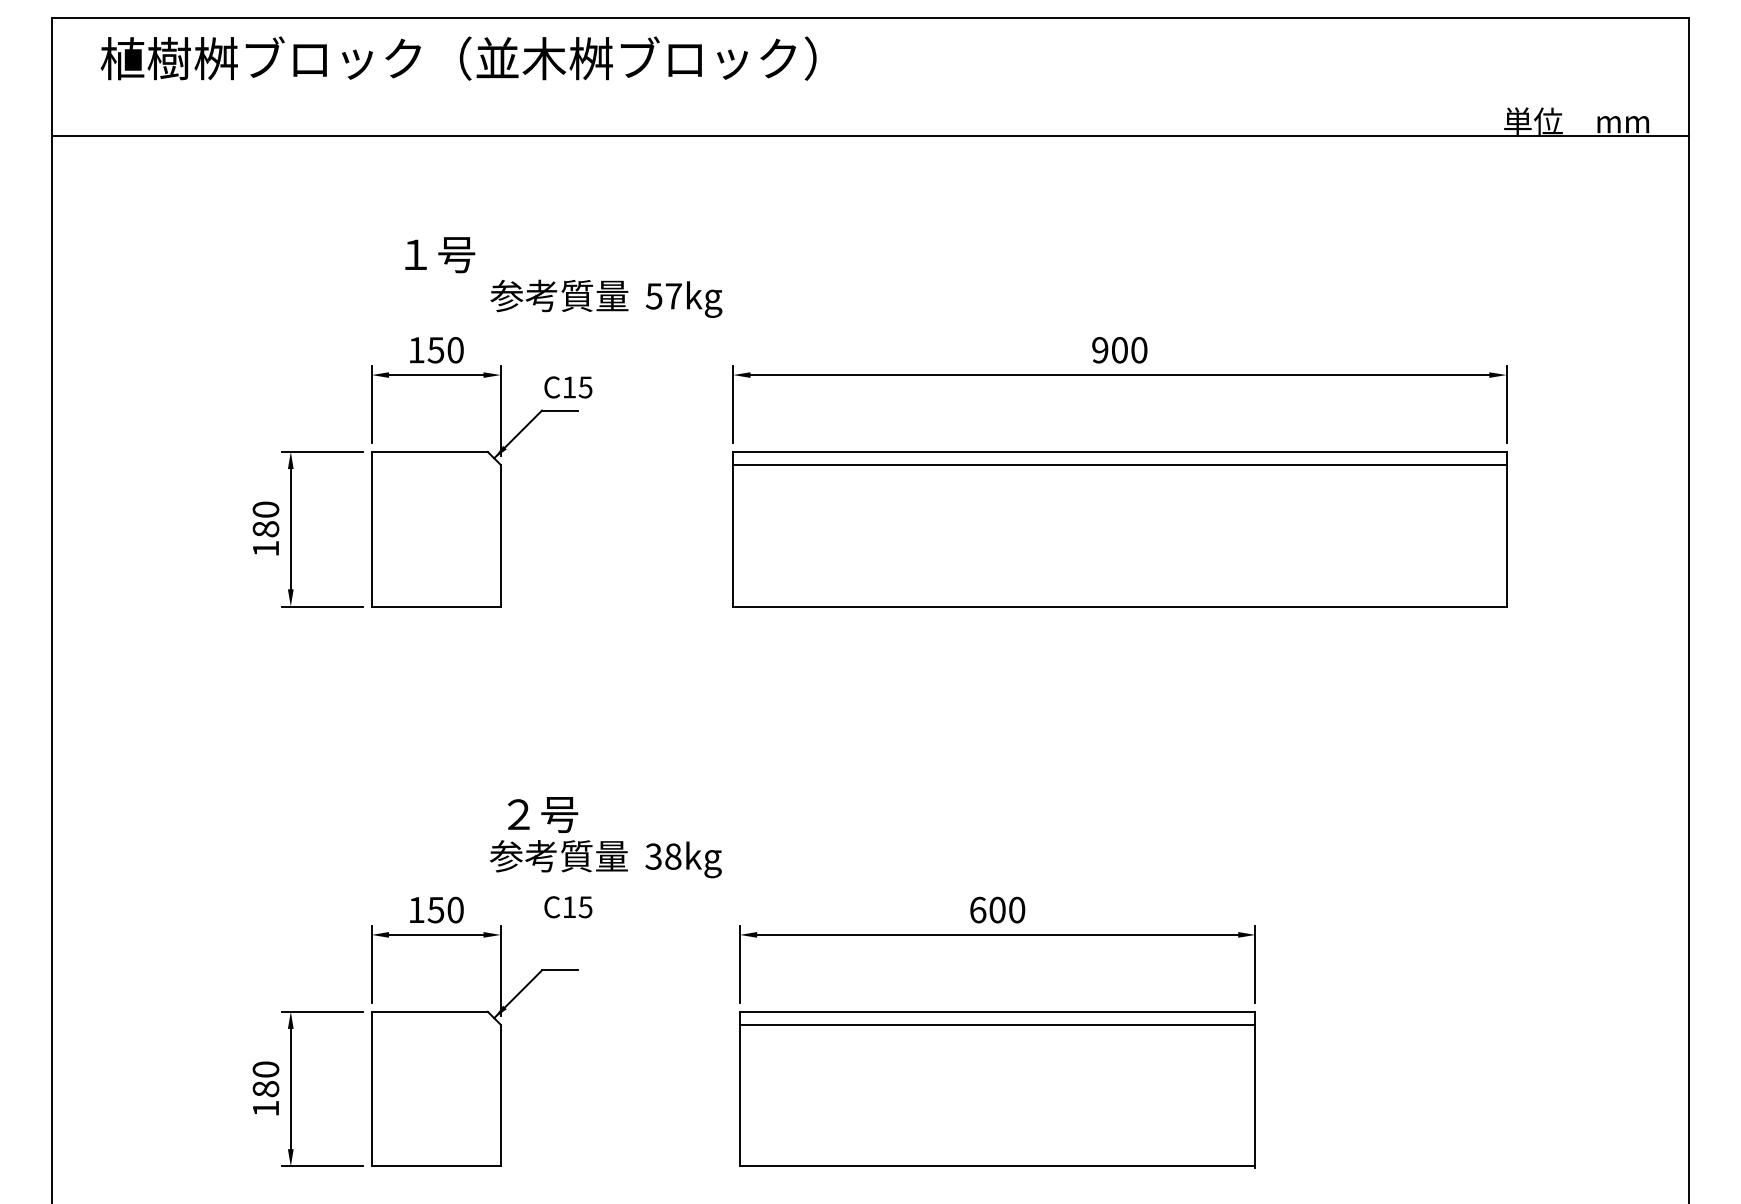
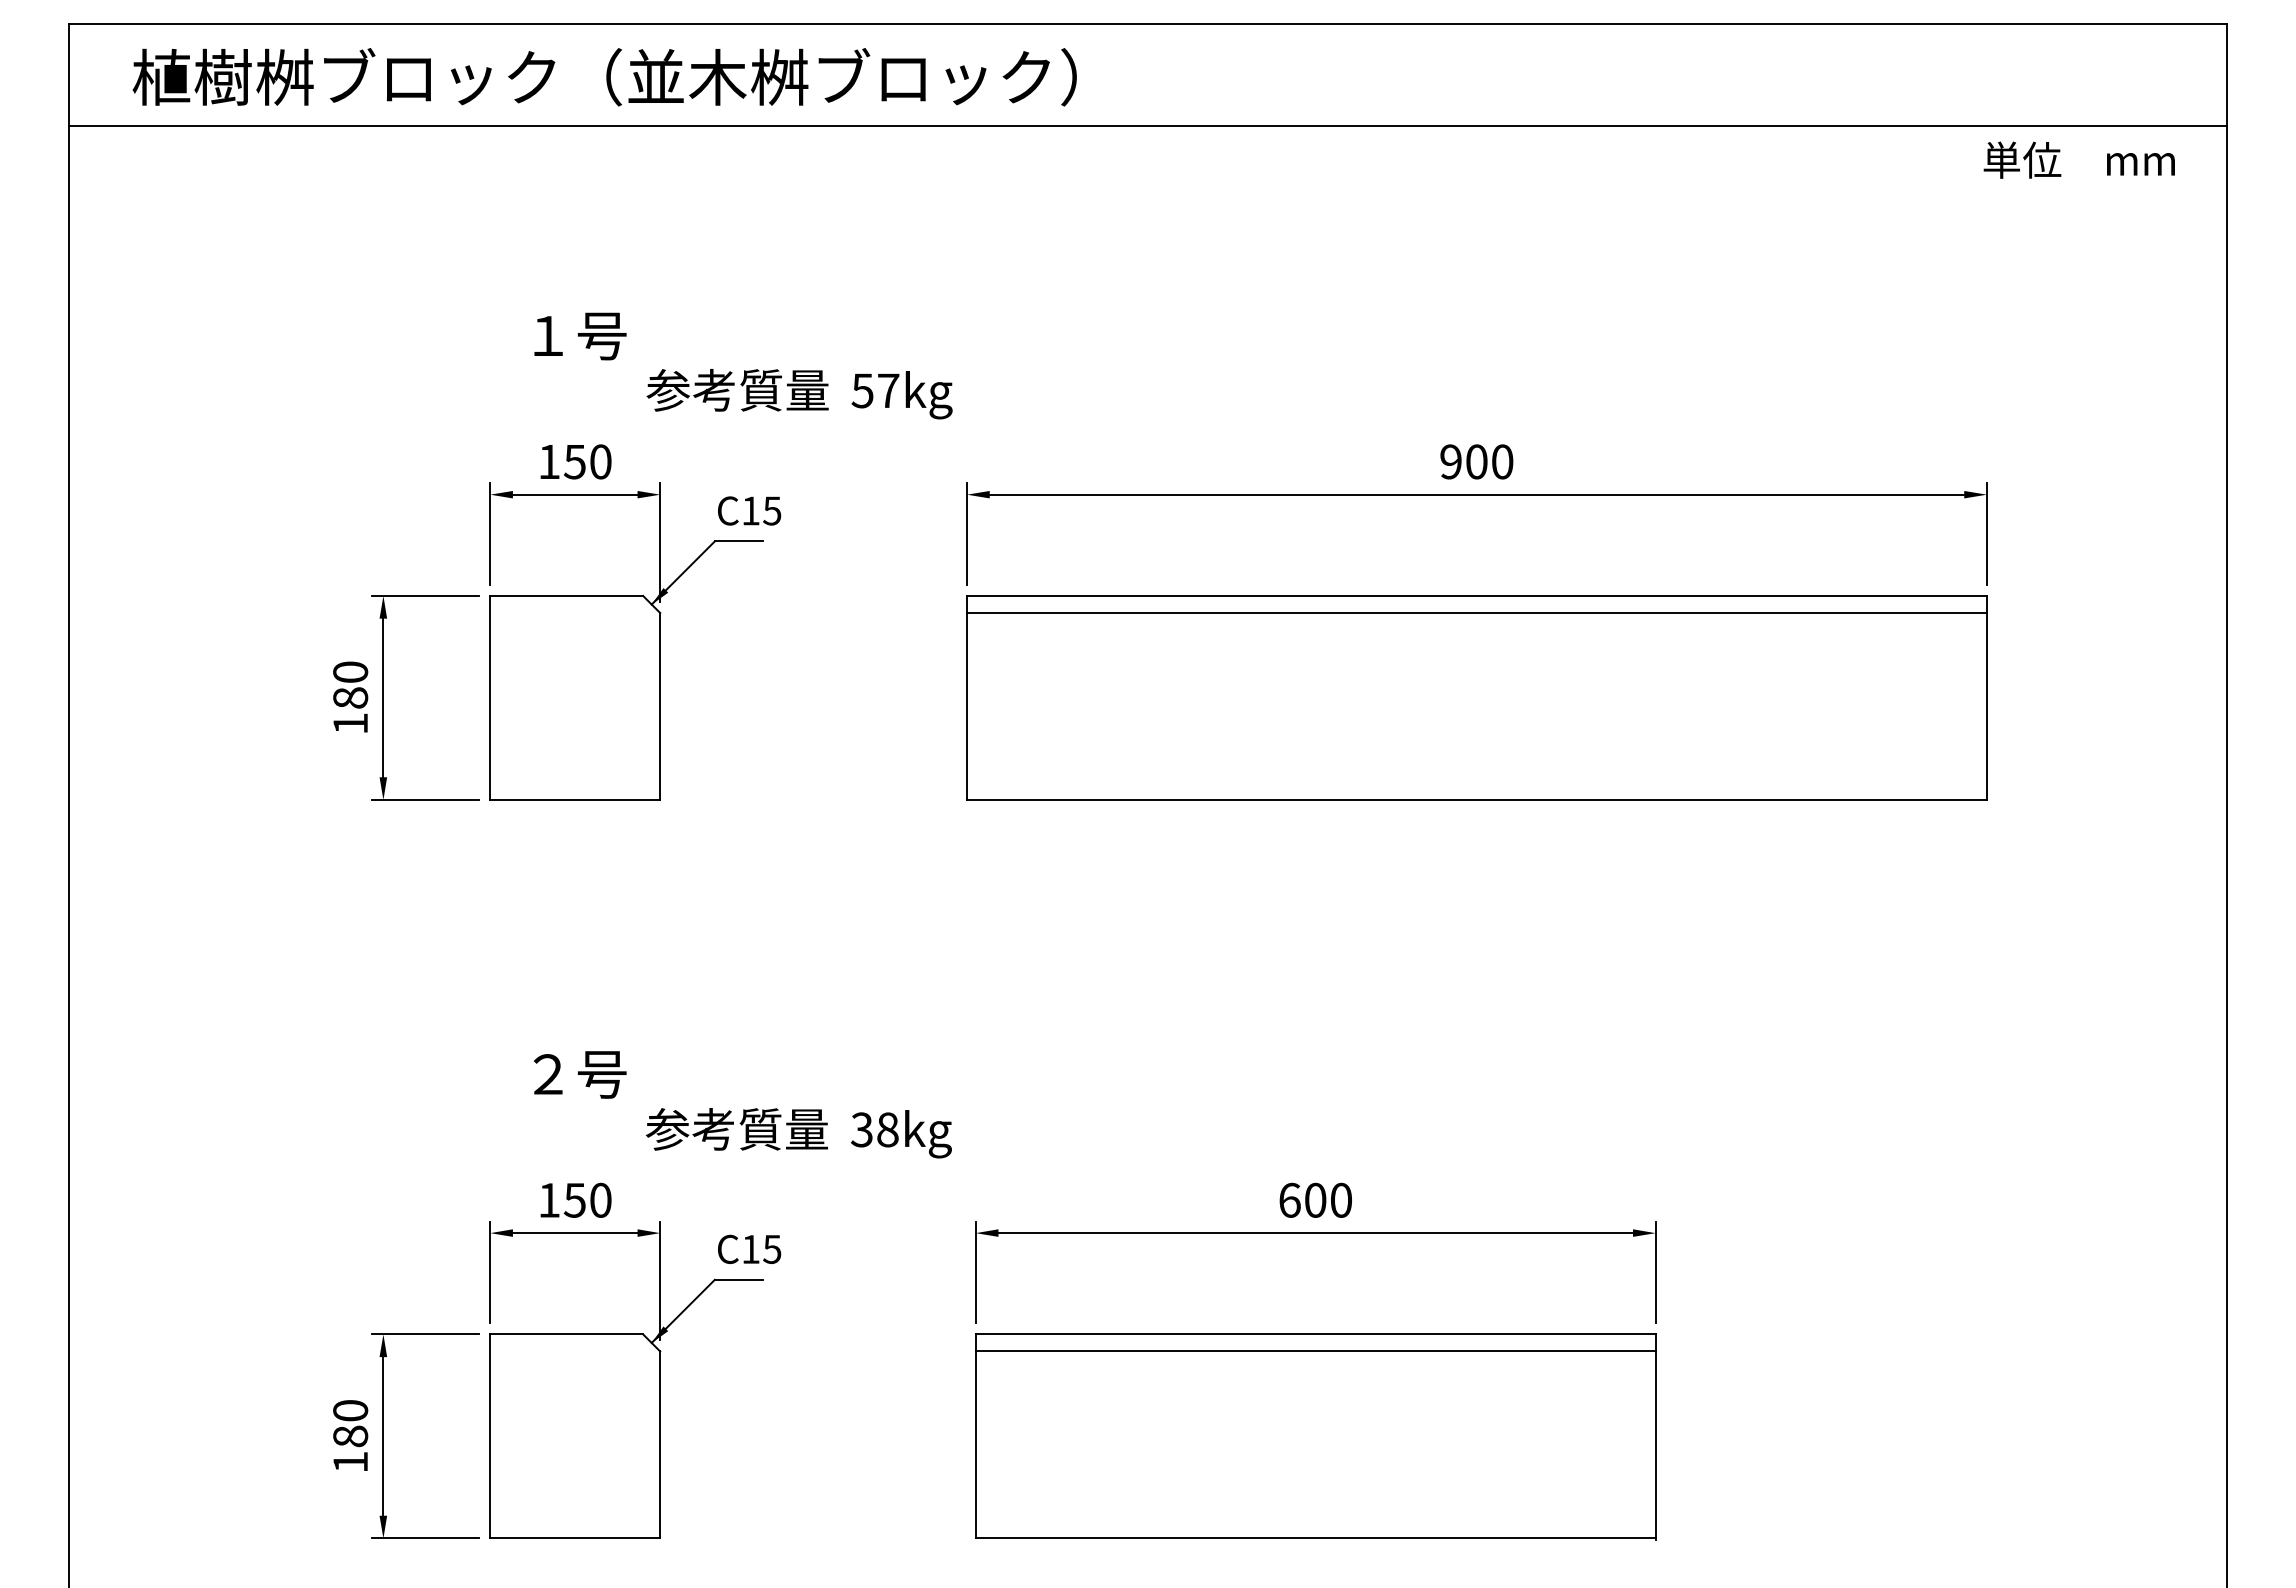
line: (870, 135) -> (1148, 125), moved
text: (543, 814) -> (580, 1074), moved
text: (568, 907) -> (749, 1249), moved

